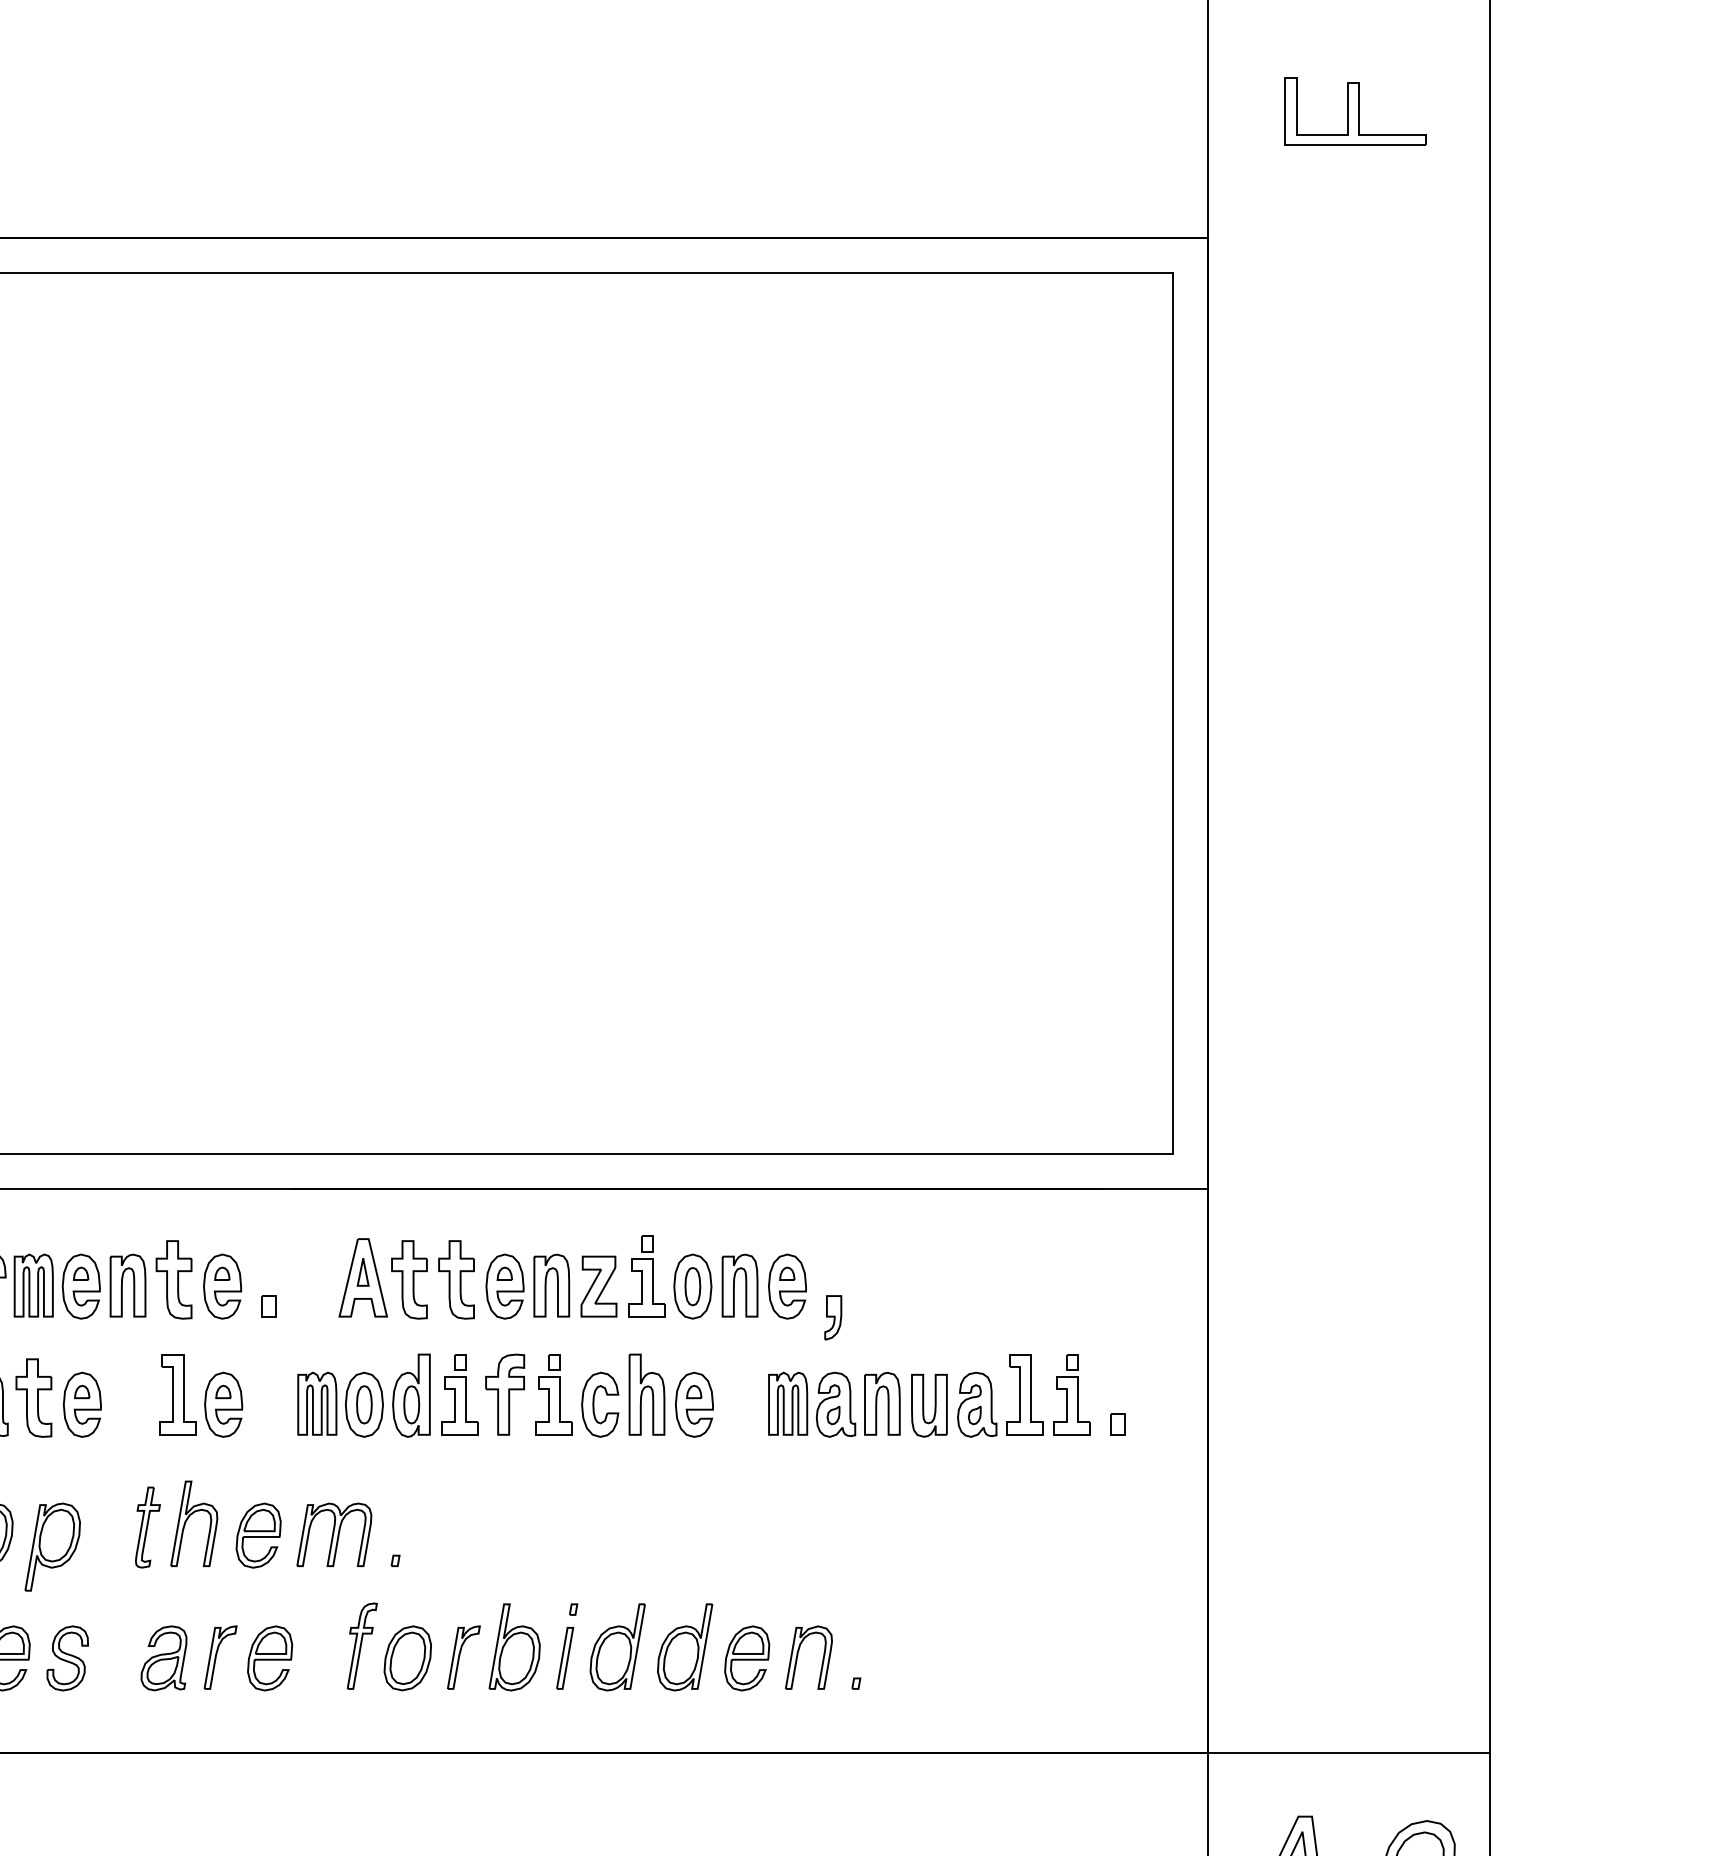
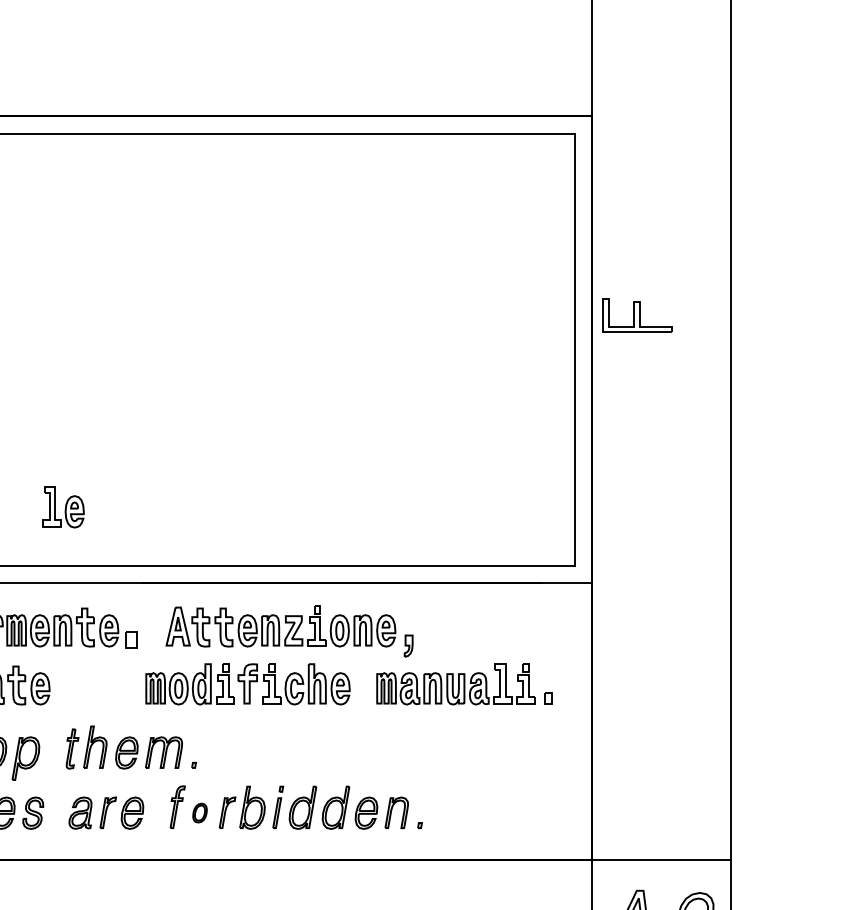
part: (1354, 111) -> (637, 315), moved
part: (270, 1306) -> (132, 640), size x1.6
part: (200, 1395) -> (63, 507), moved
part: (406, 1656) -> (199, 812), size x0.6

